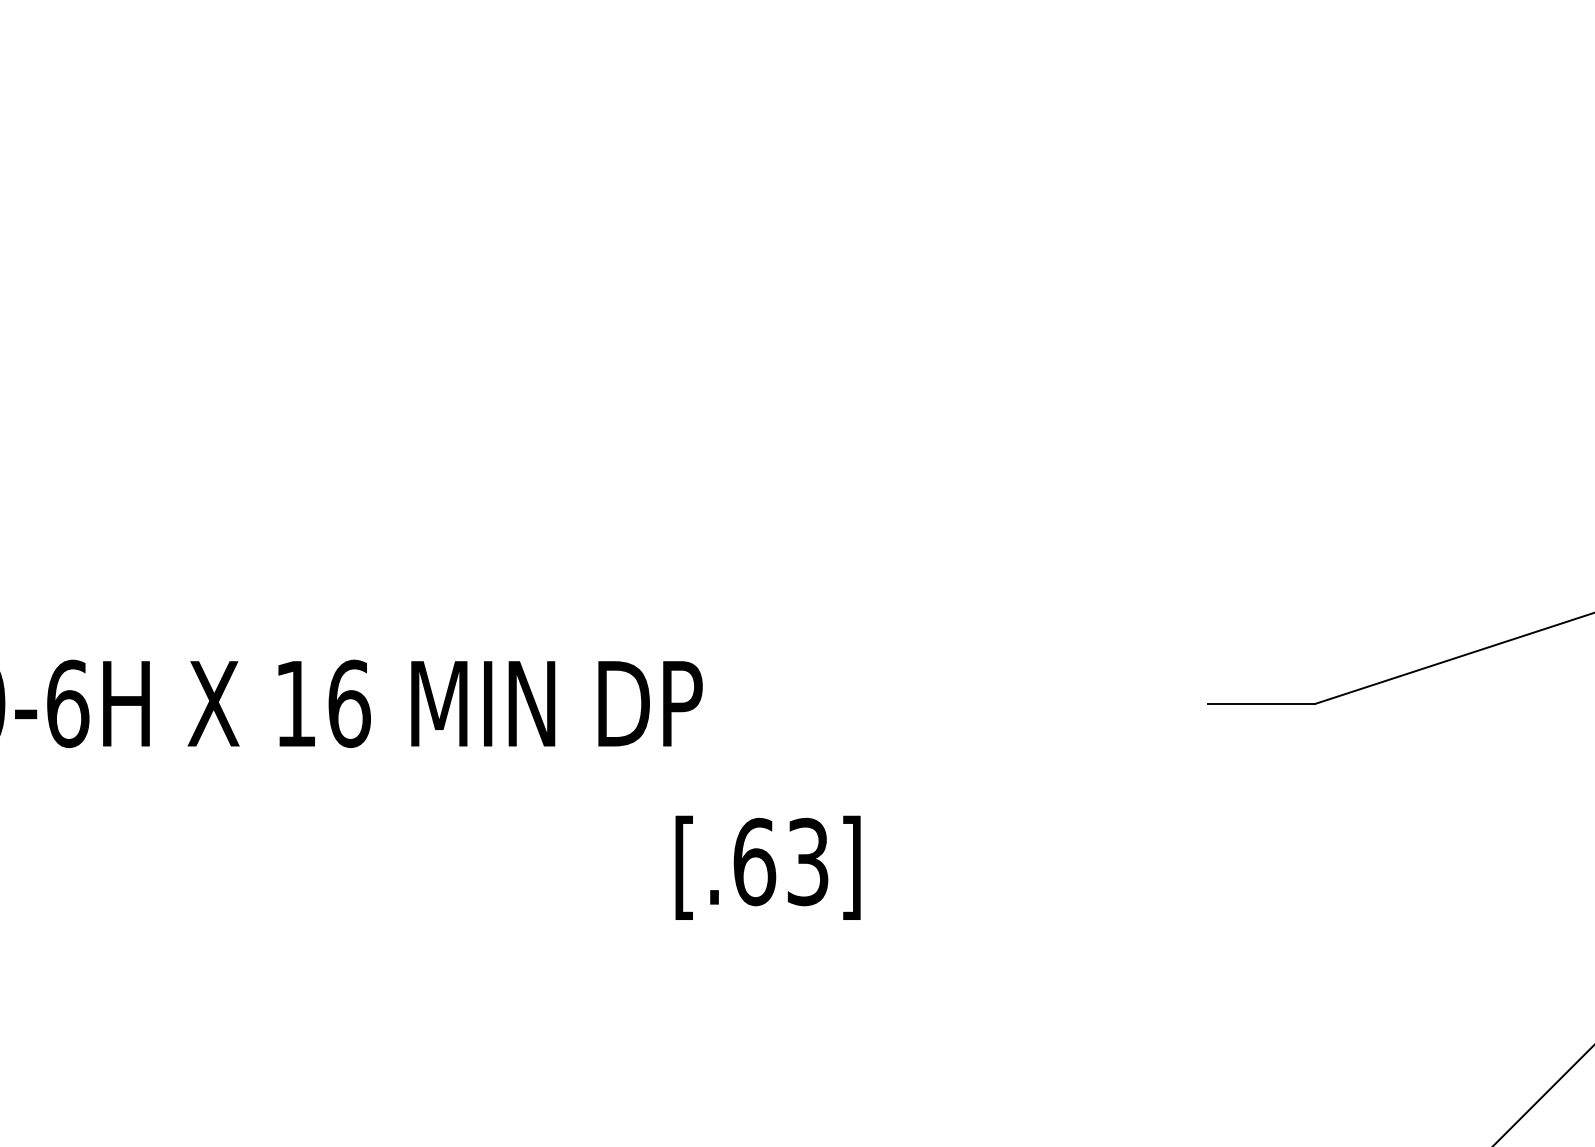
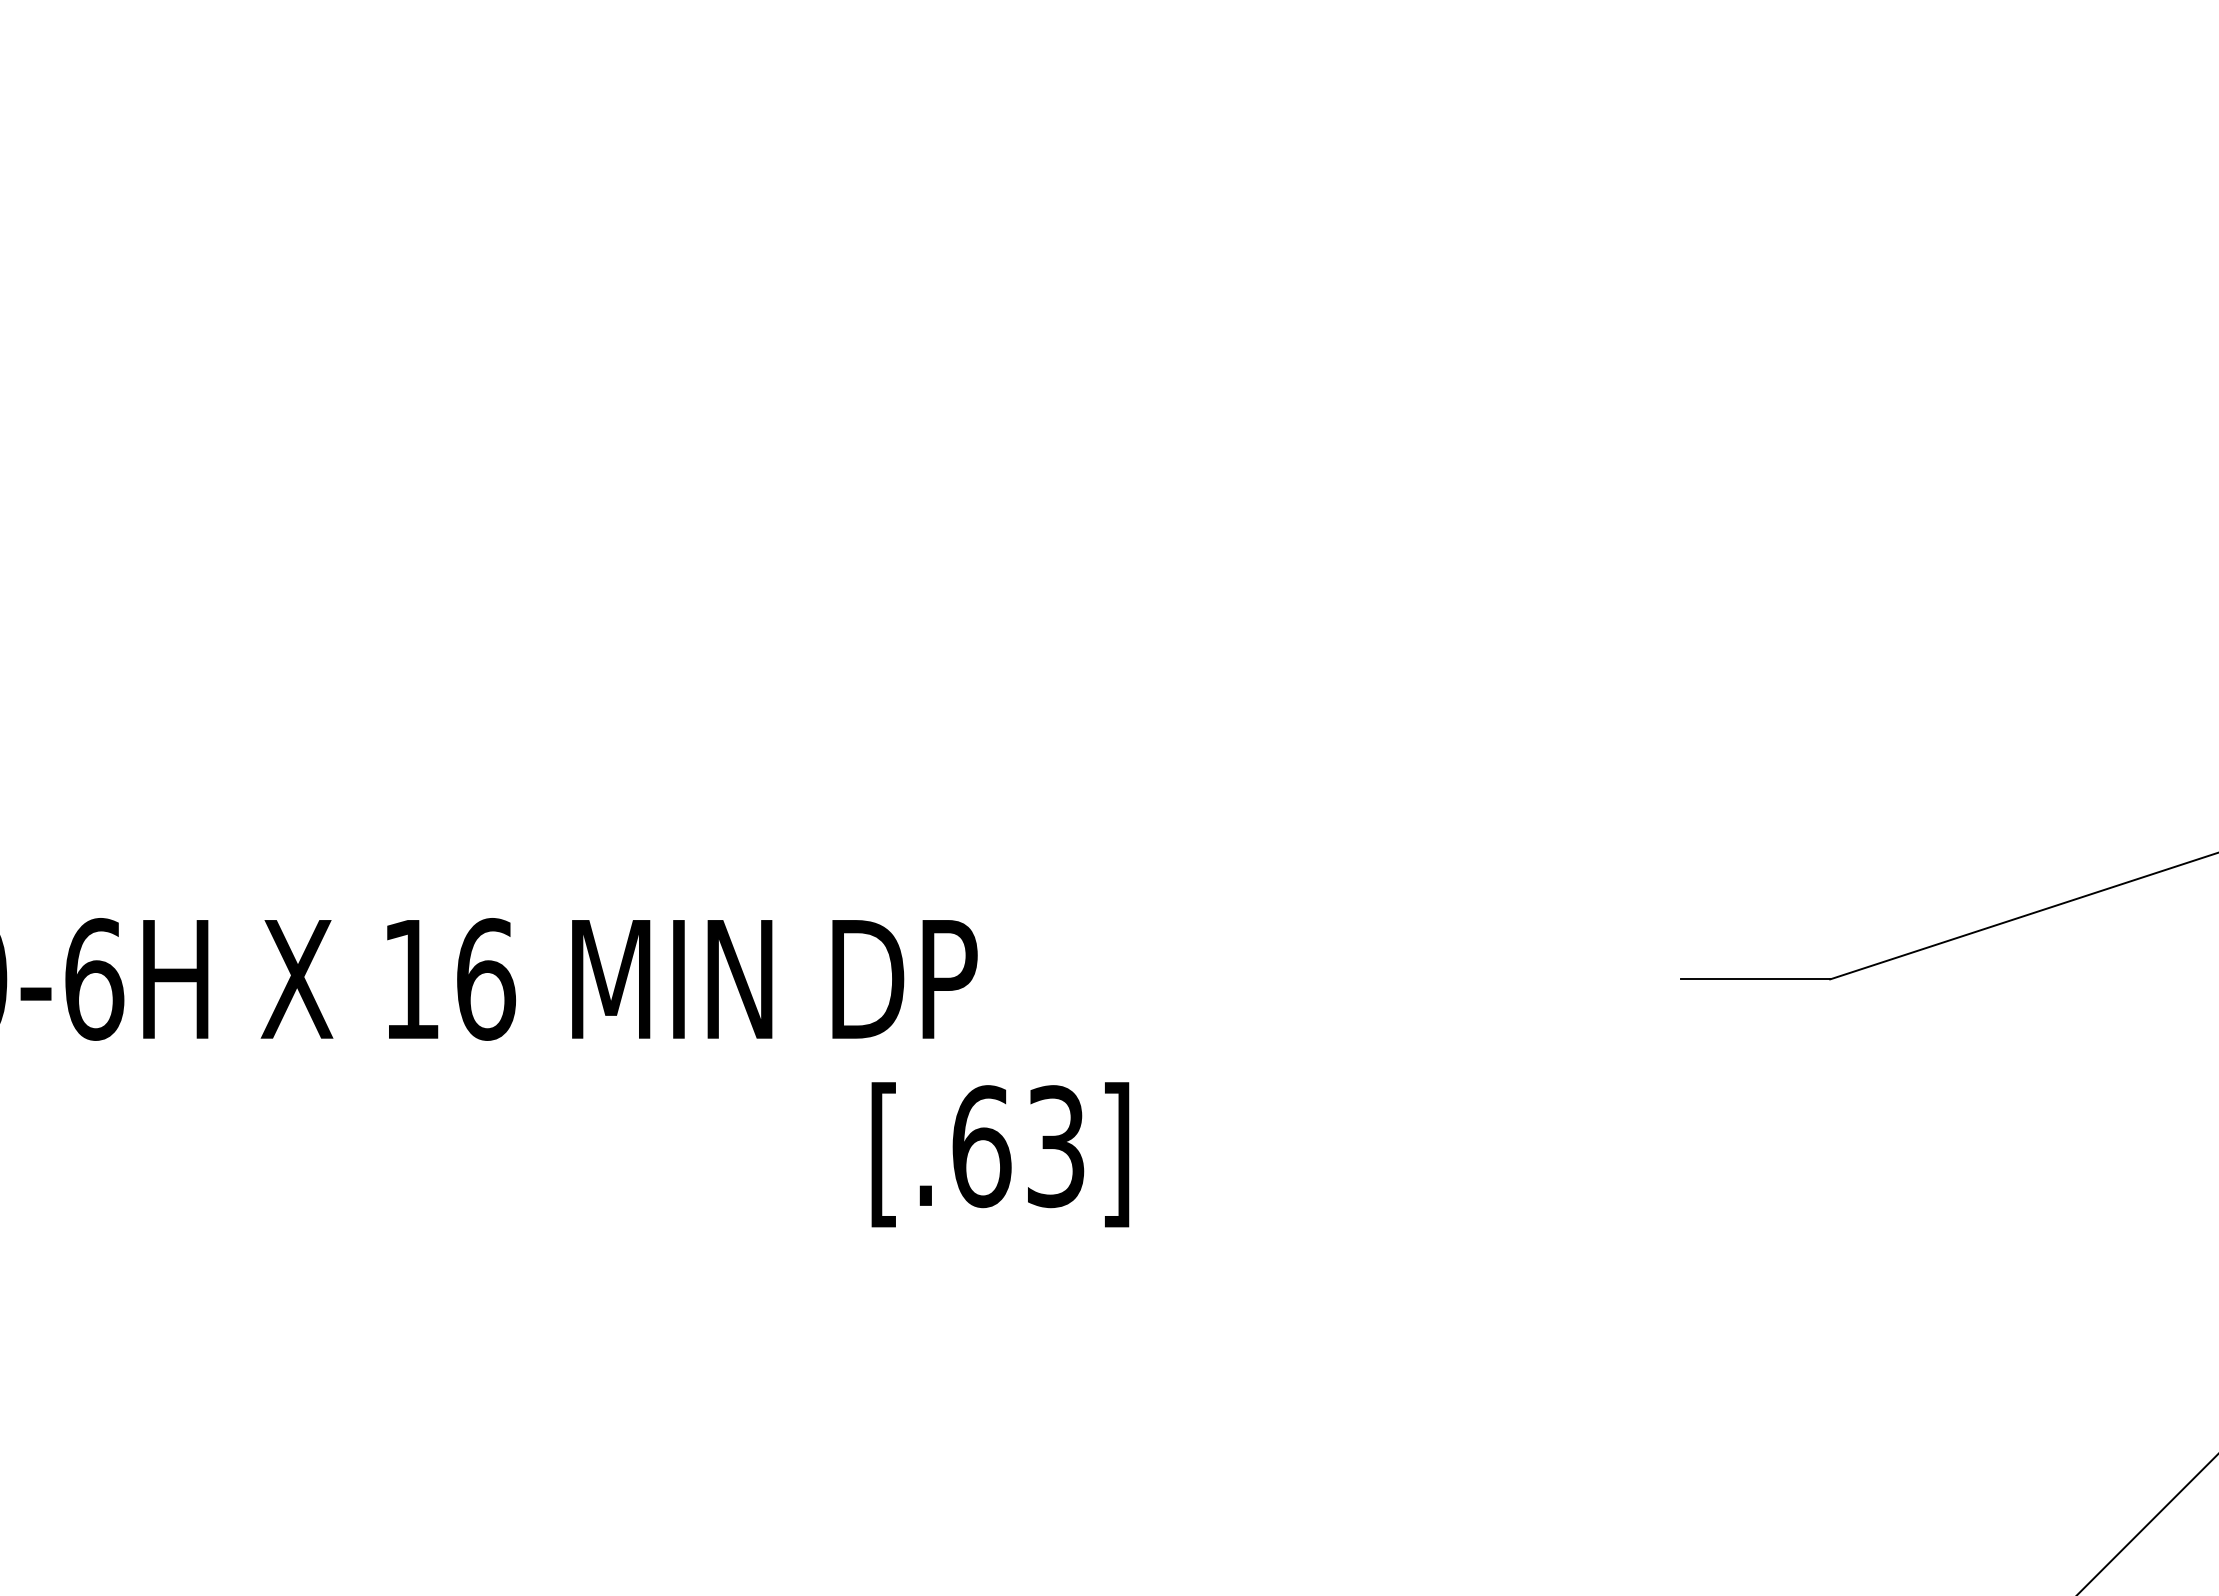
text: (767, 867) -> (999, 1154), moved

